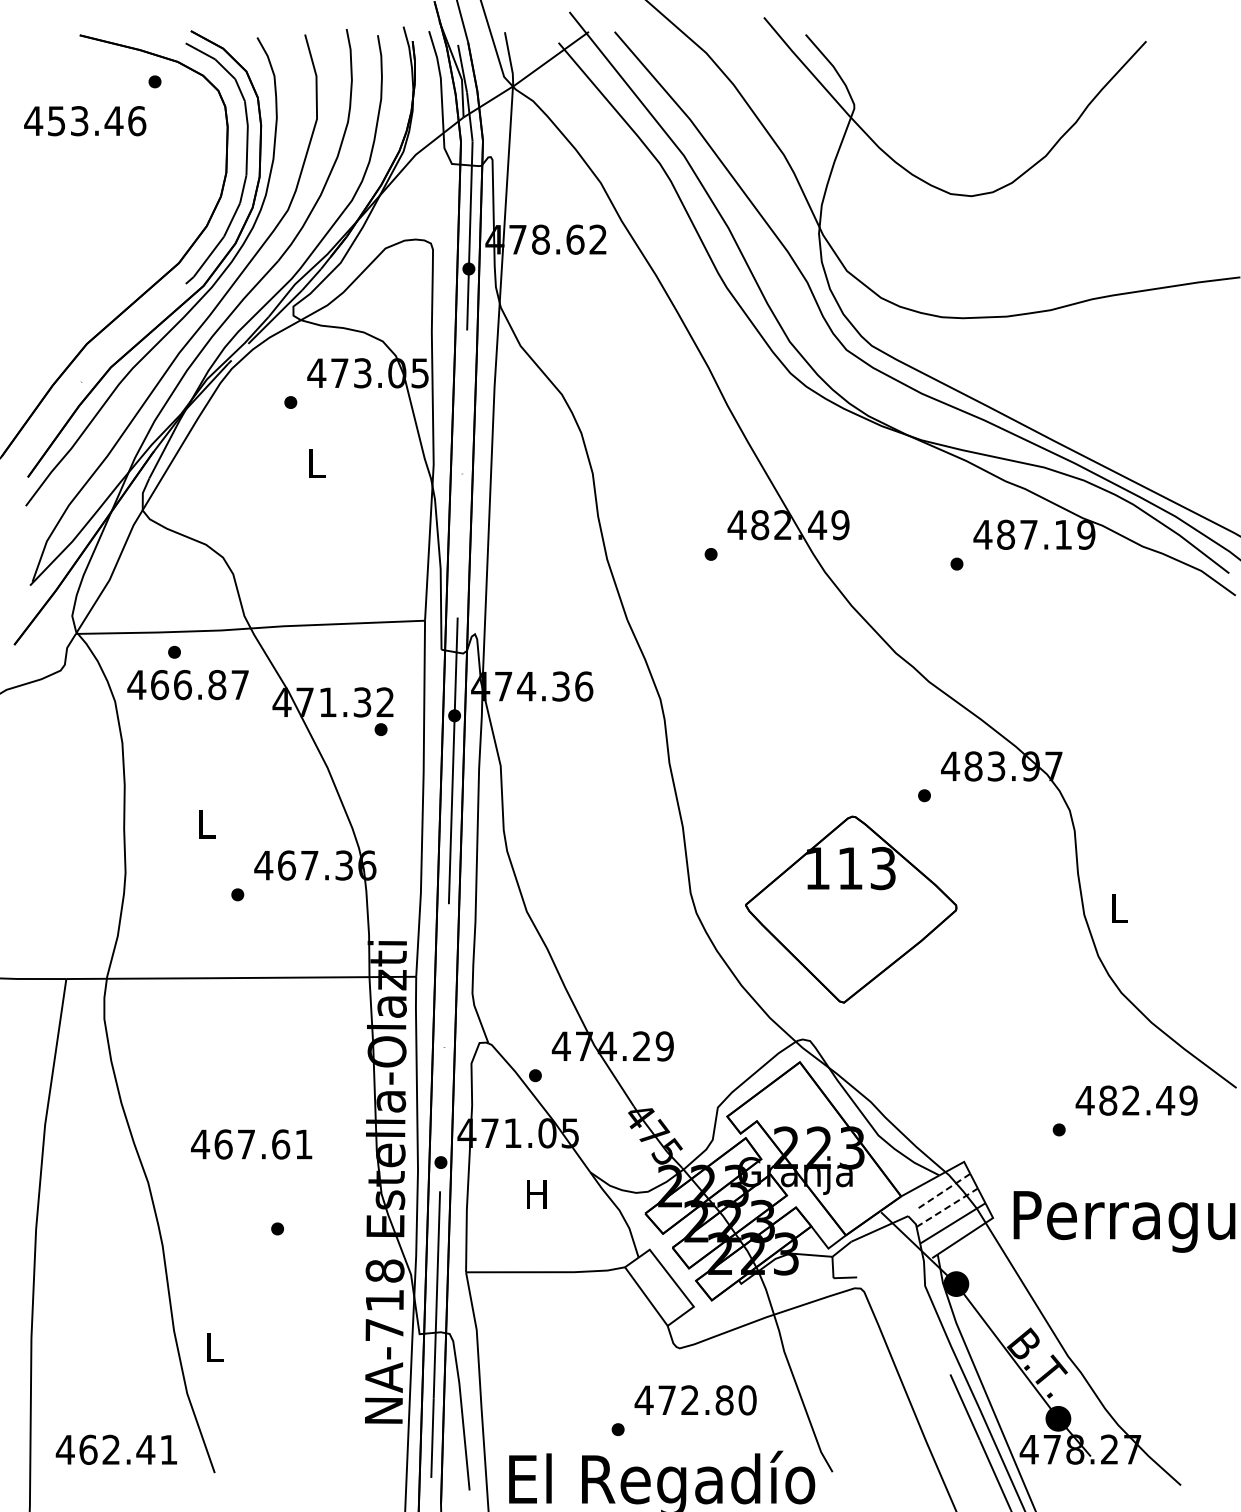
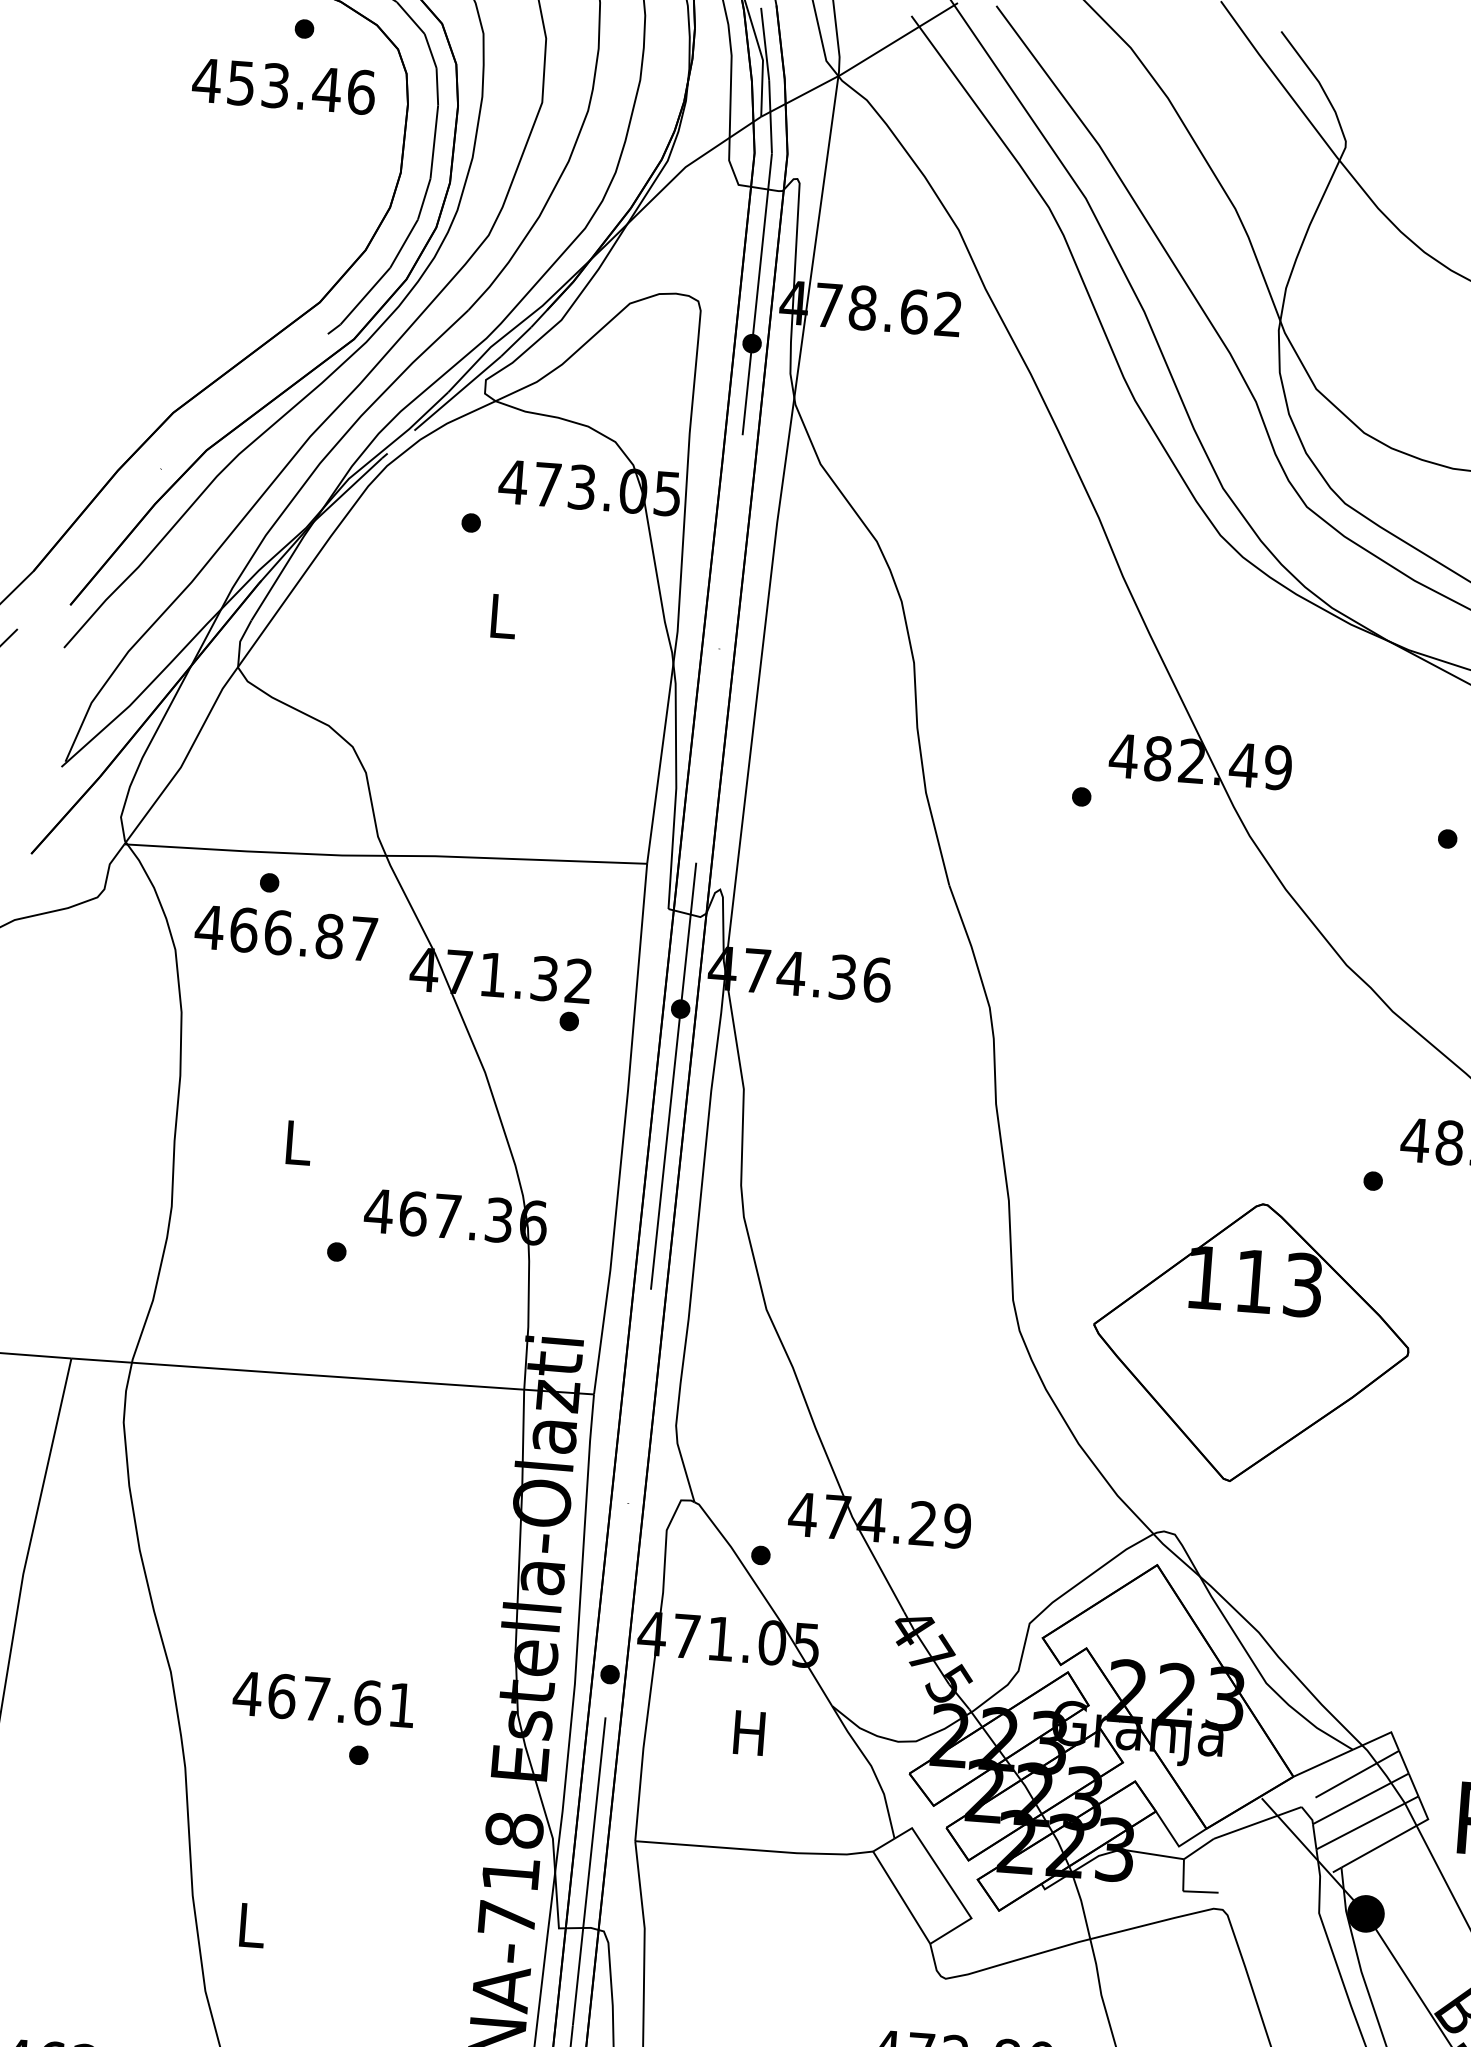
text: (85, 121) -> (284, 86), moved
text: (251, 1144) -> (323, 1699), moved
line: (943, 1191) -> (1357, 1774), dashed -> solid
line: (947, 1207) -> (1361, 1798), dashed -> solid

